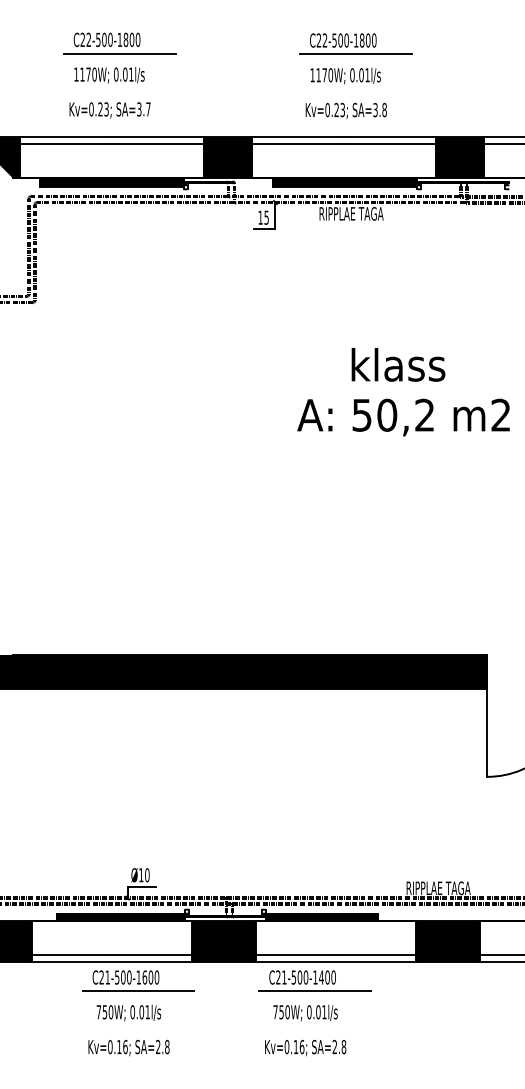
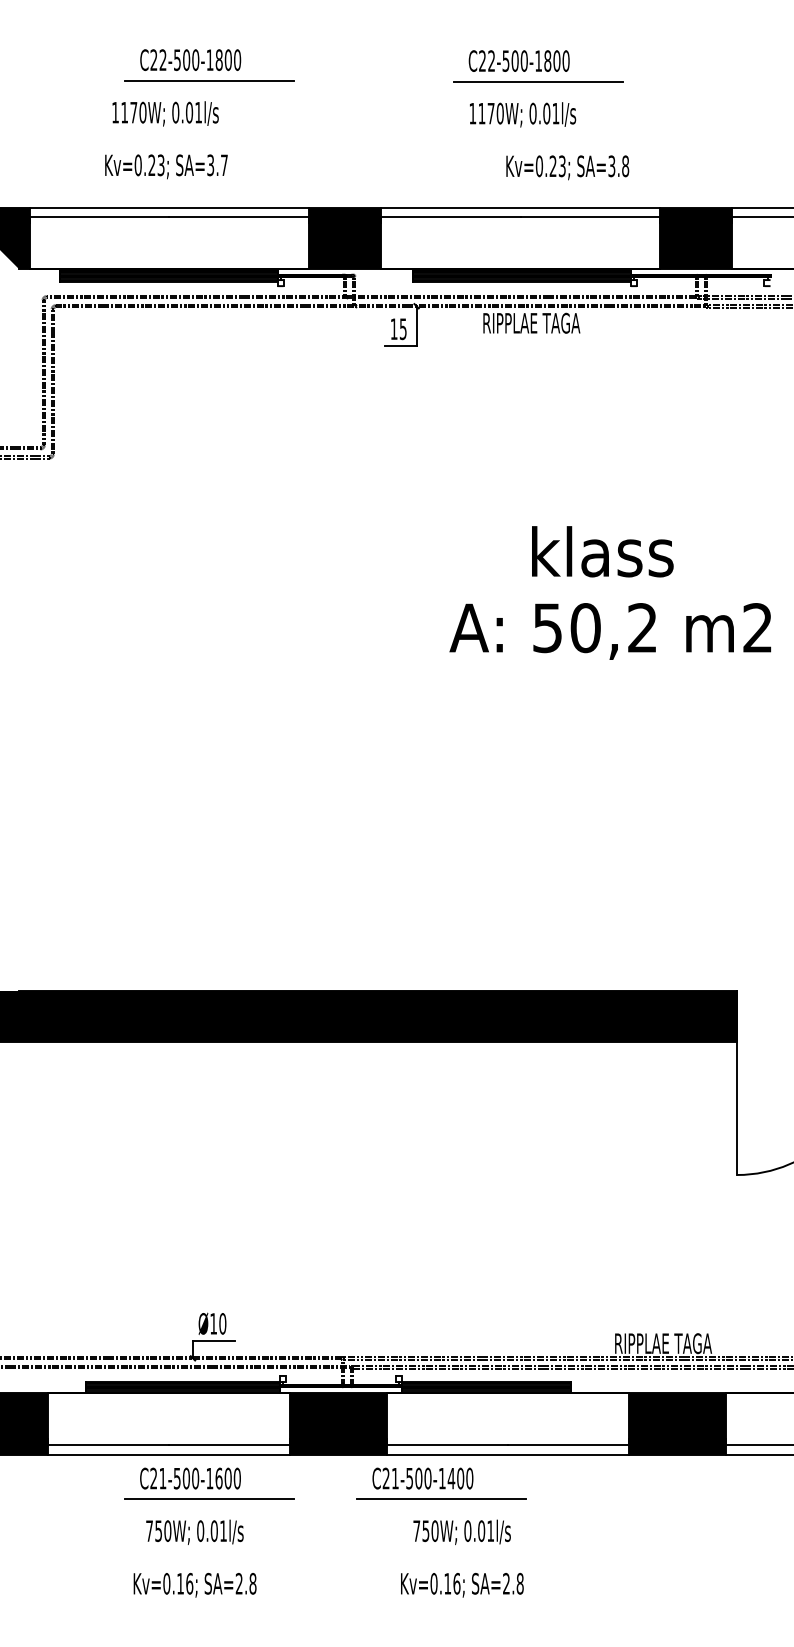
part: (119, 43) -> (209, 65), moved
text: (345, 110) -> (566, 166), moved
part: (314, 980) -> (440, 1483), moved

